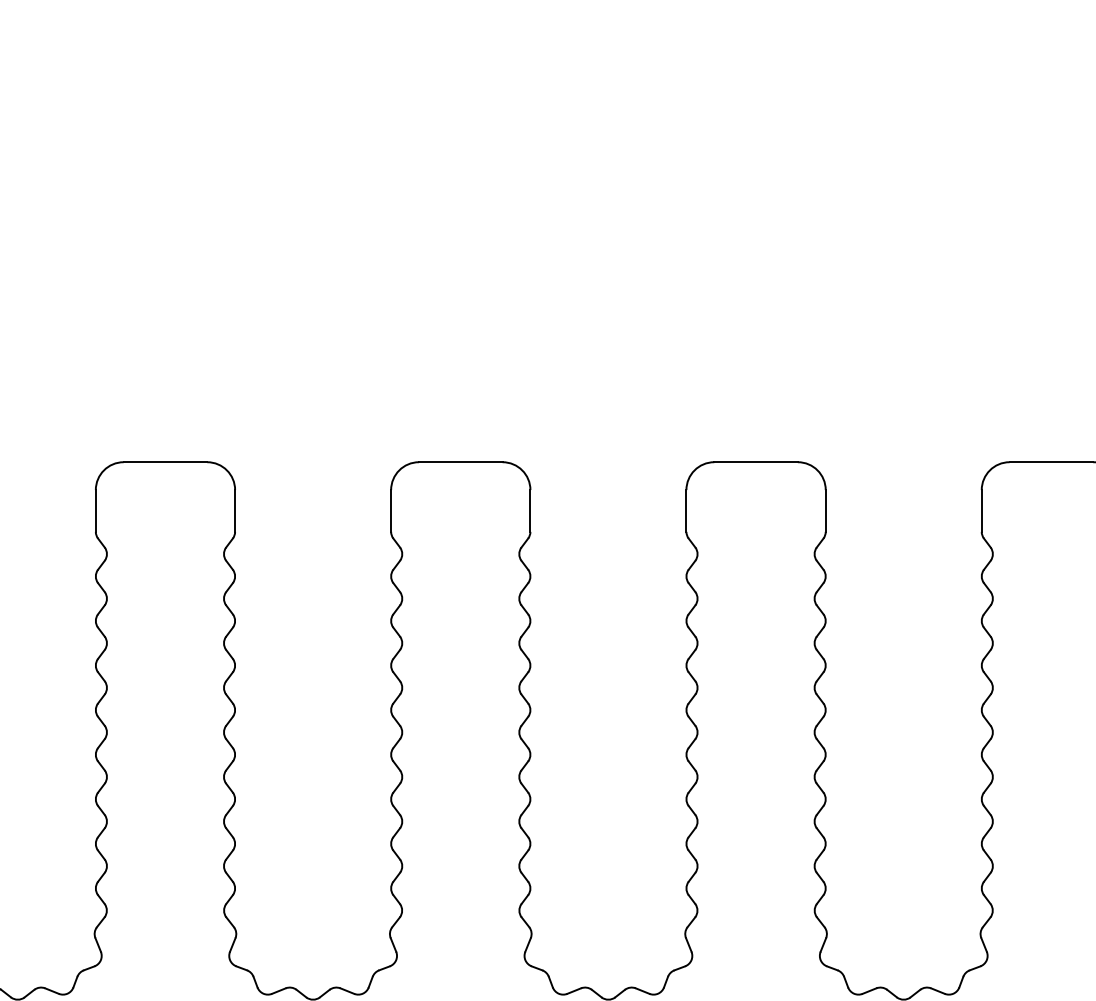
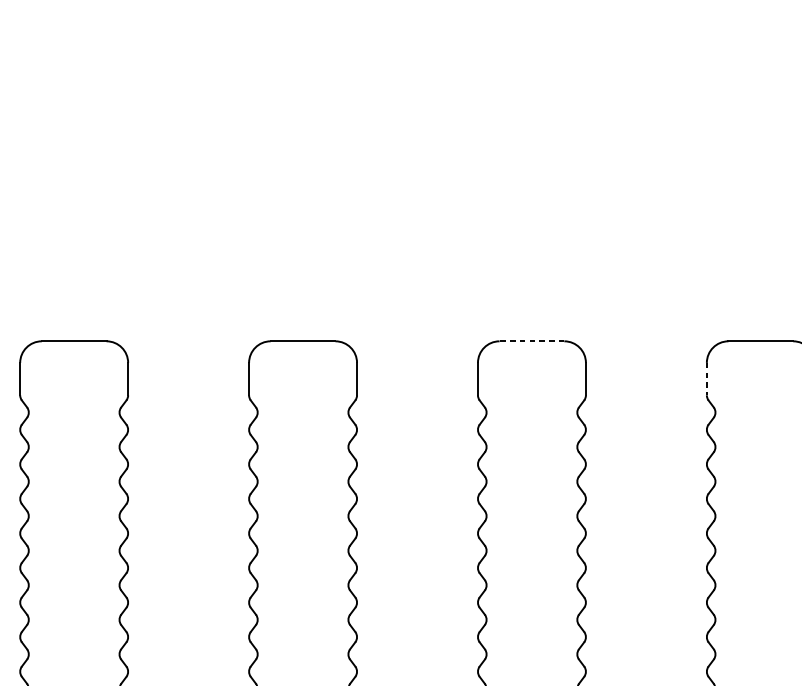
line: (756, 462) -> (532, 341), solid -> dashed
line: (981, 510) -> (706, 378), solid -> dashed

